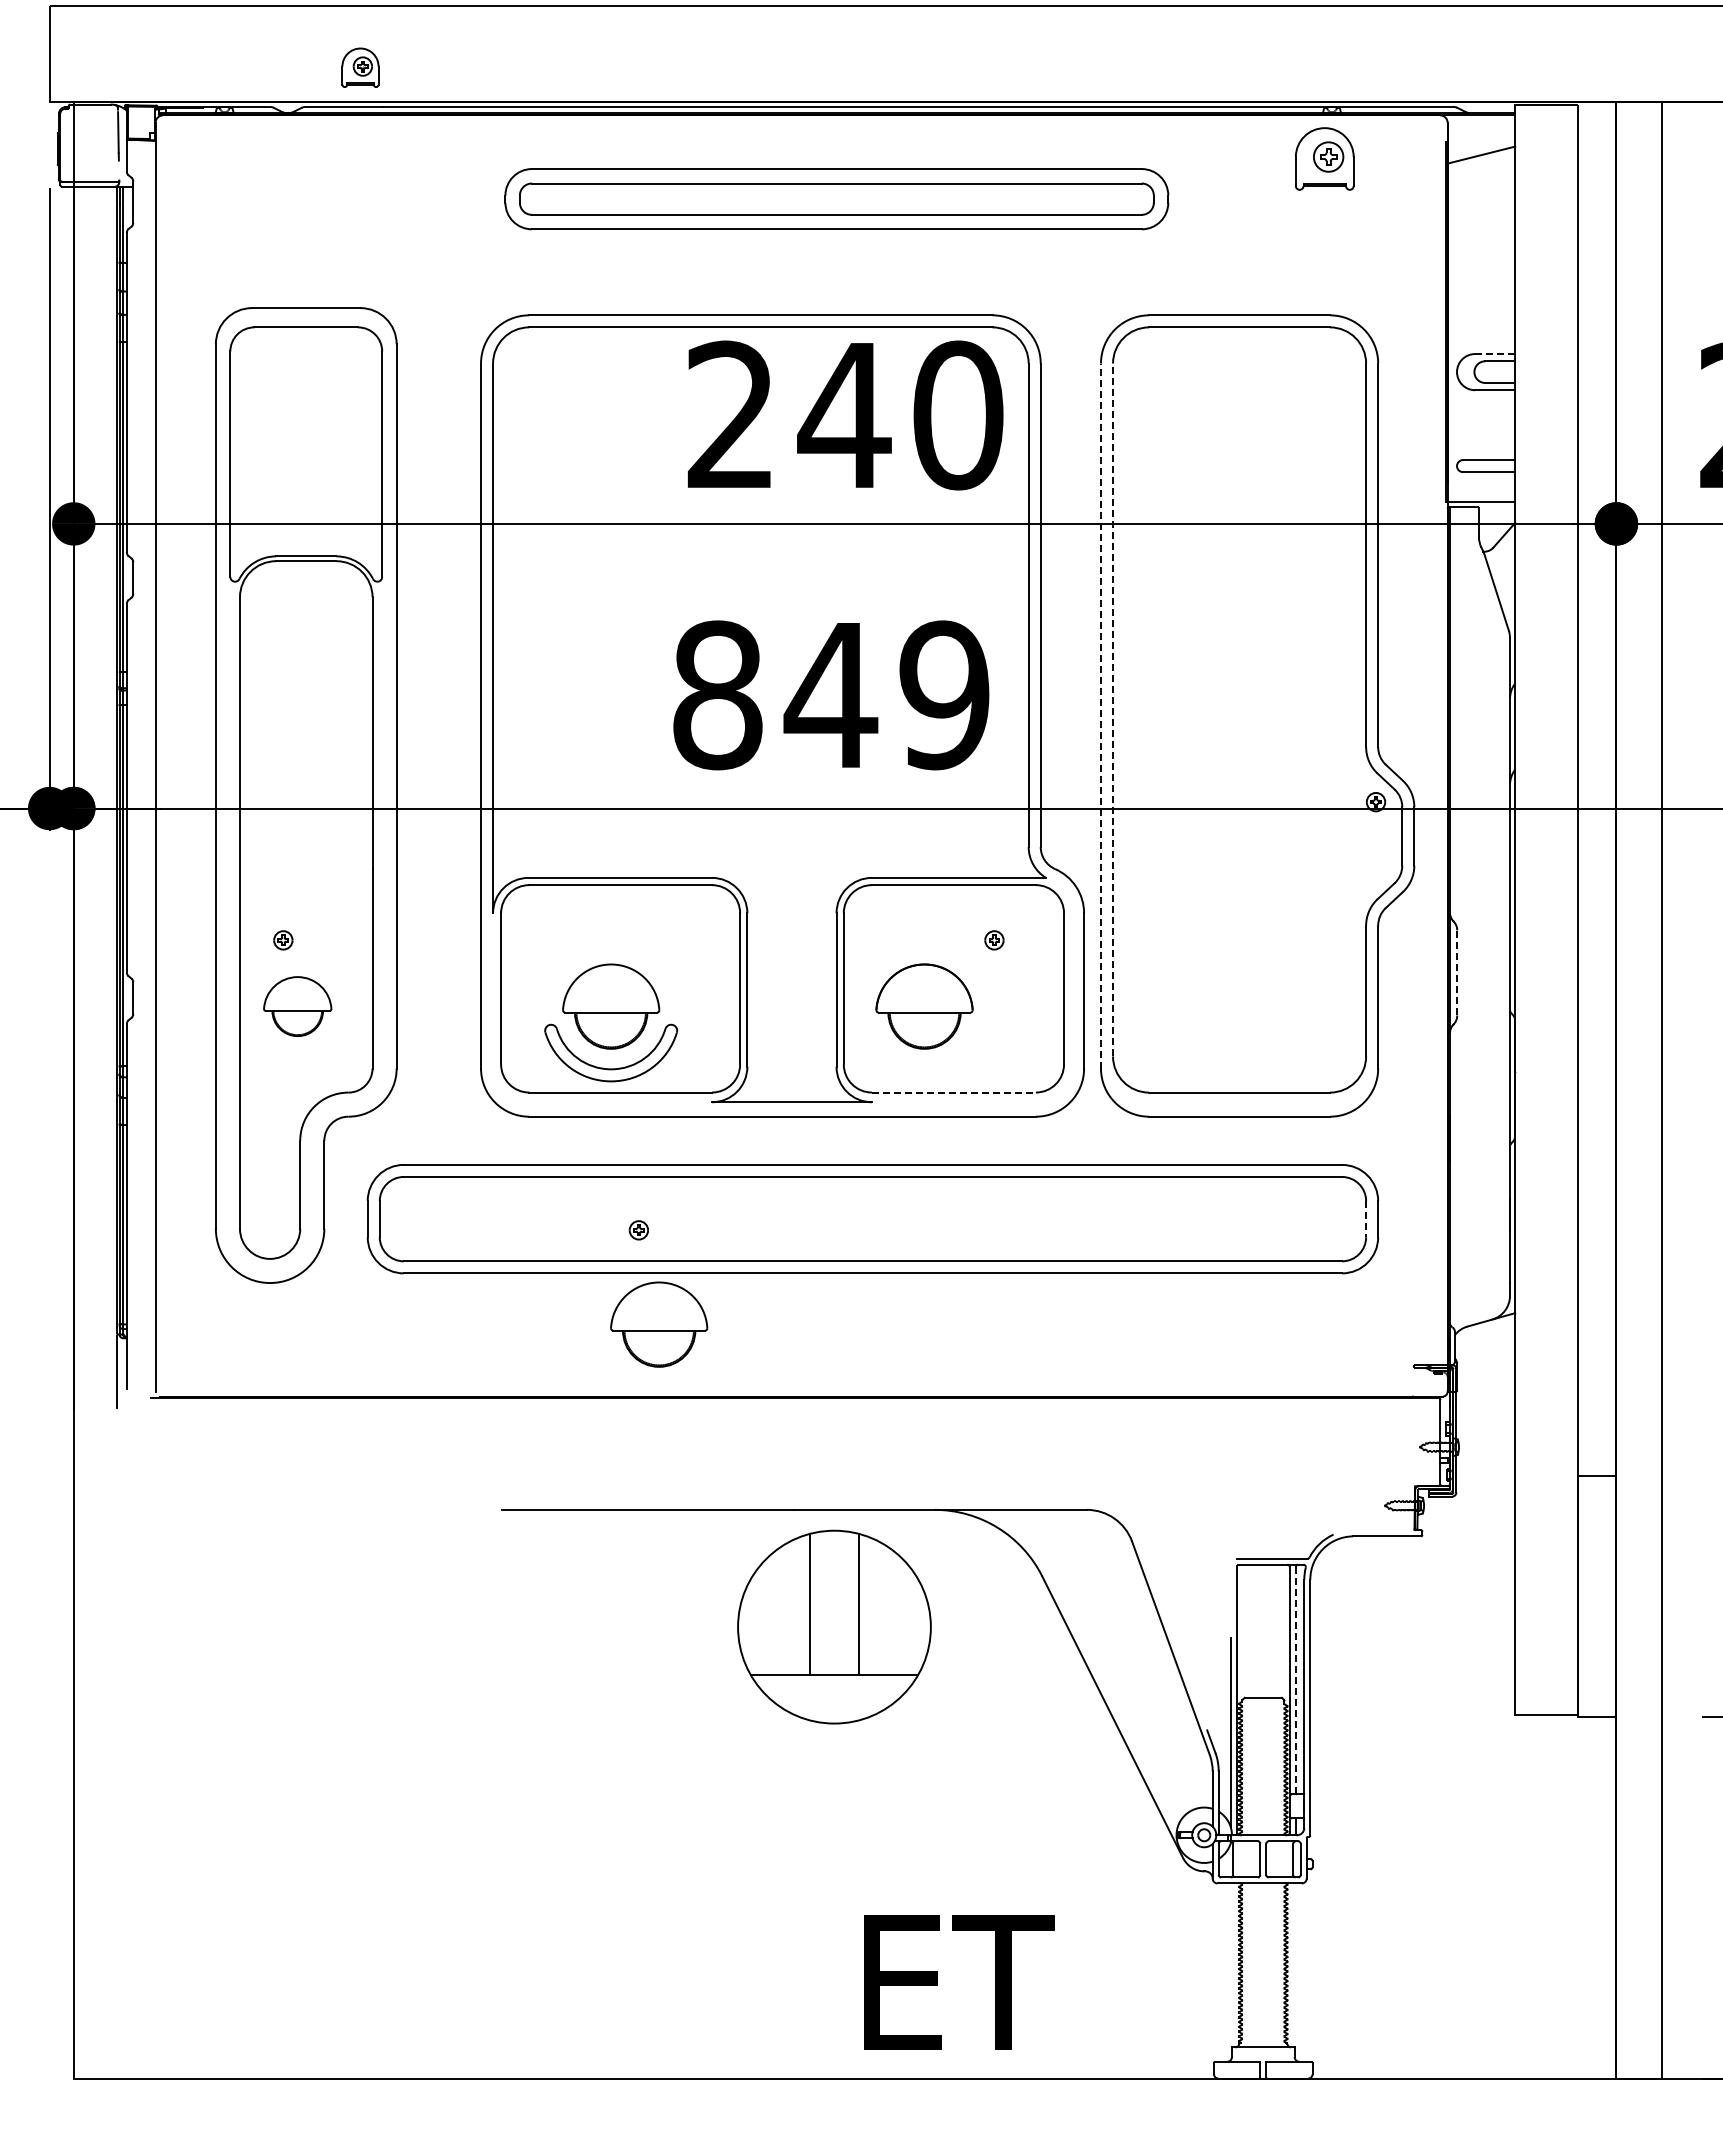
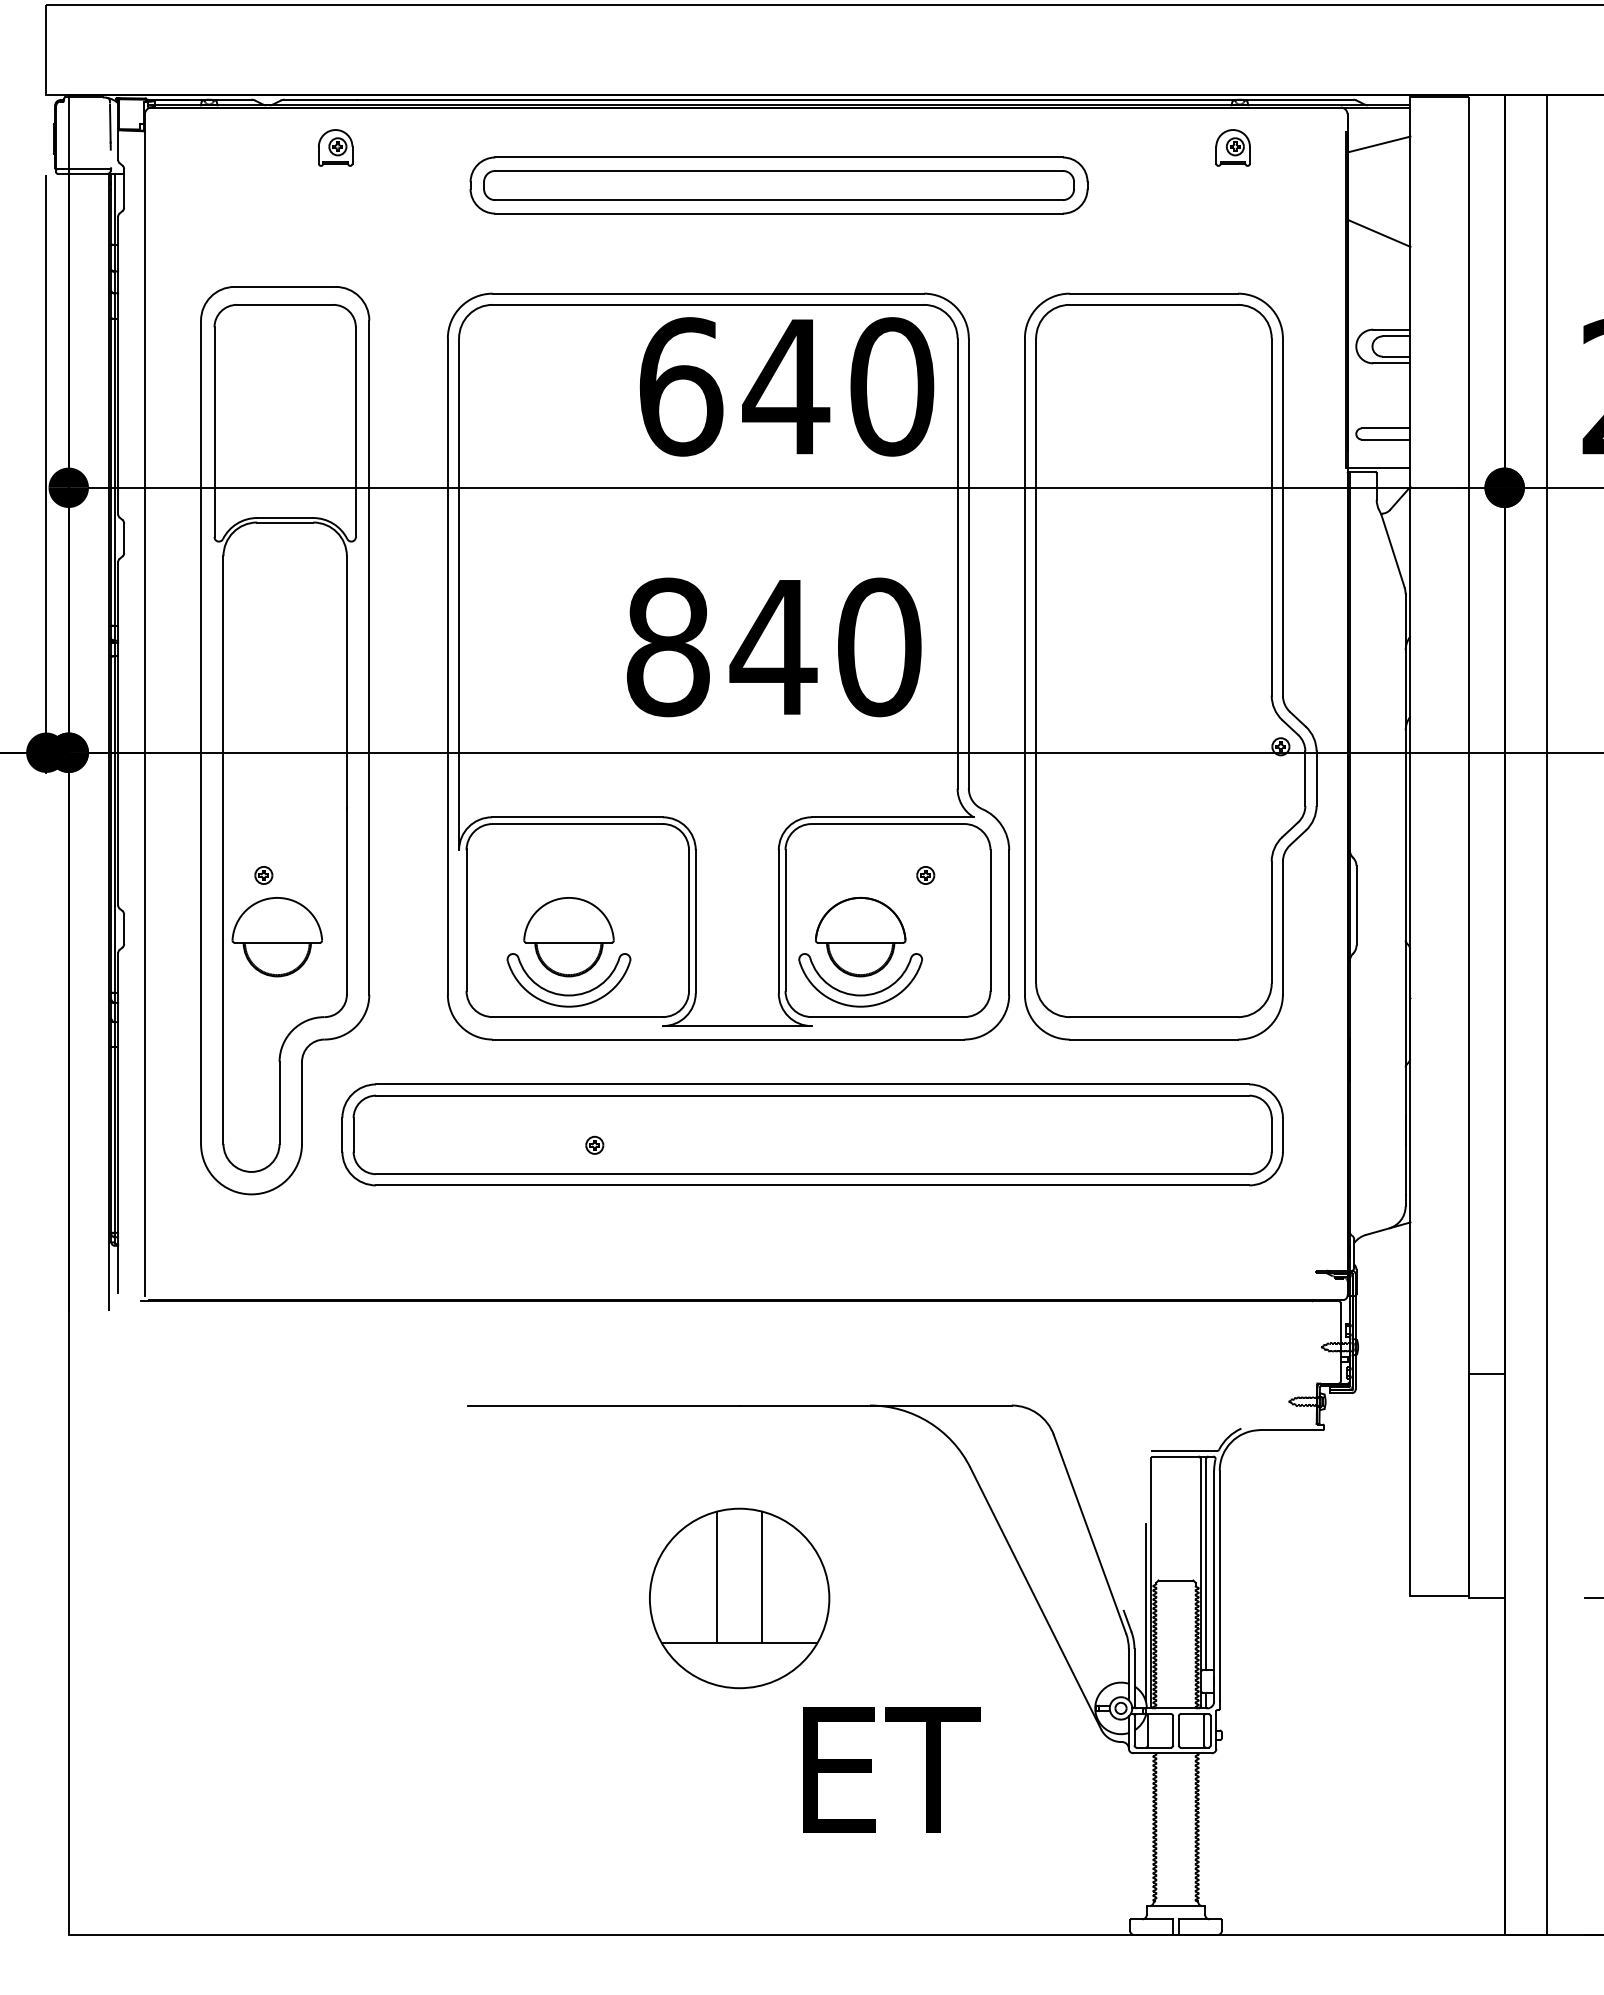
part: (360, 67) -> (335, 147), moved
part: (1324, 158) -> (1232, 147), size x0.62
line: (1481, 250) -> (1379, 233), added
line: (1495, 354) -> (1392, 330), dashed -> solid
text: (732, 415) -> (681, 386), 240 -> 640
text: (944, 695) -> (879, 647), 849 -> 840
line: (1113, 709) -> (1036, 660), dashed -> solid
line: (1100, 715) -> (1024, 666), dashed -> solid
line: (1457, 972) -> (1356, 905), dashed -> solid
part: (297, 1006) -> (277, 936), size x1.43
part: (924, 1068) -> (860, 994), added
line: (953, 1092) -> (887, 1017), dashed -> solid
line: (1366, 1219) -> (1272, 1135), dashed -> solid
part: (659, 1324) -> (613, 1232), removed
part: (834, 1626) -> (739, 1597), moved
line: (1295, 1680) -> (1205, 1564), dashed -> solid
text: (959, 1982) -> (892, 1770), moved

